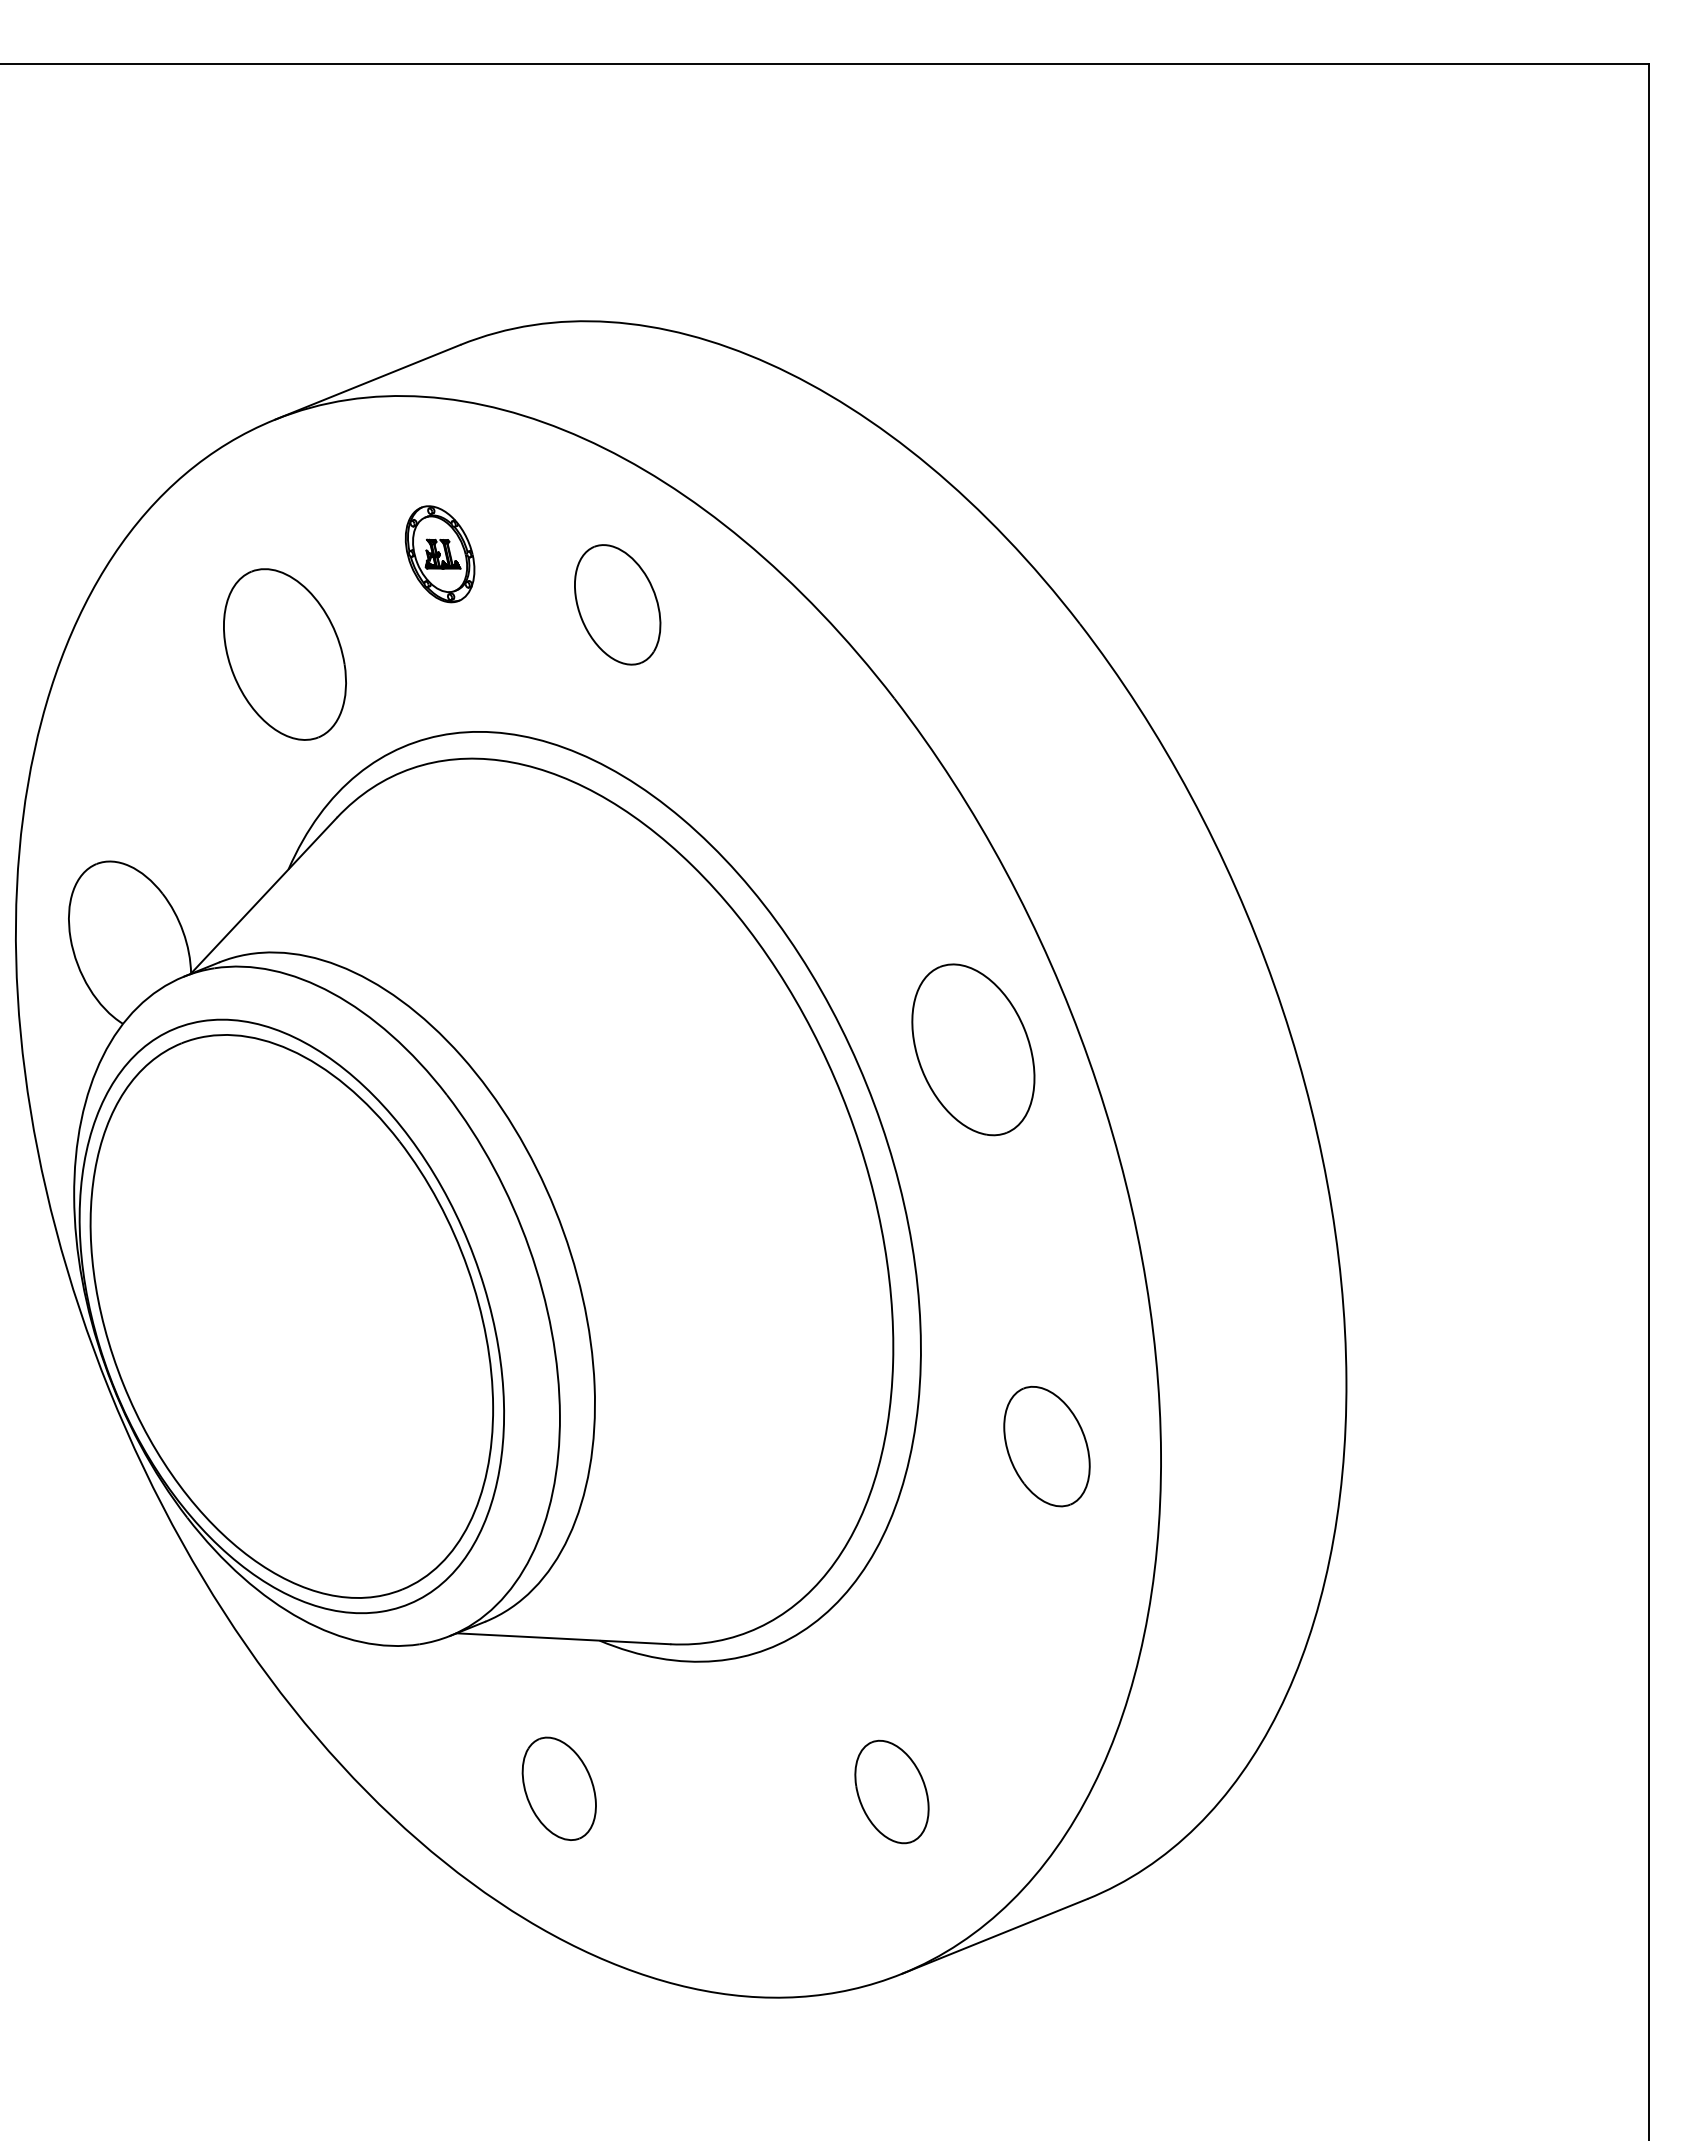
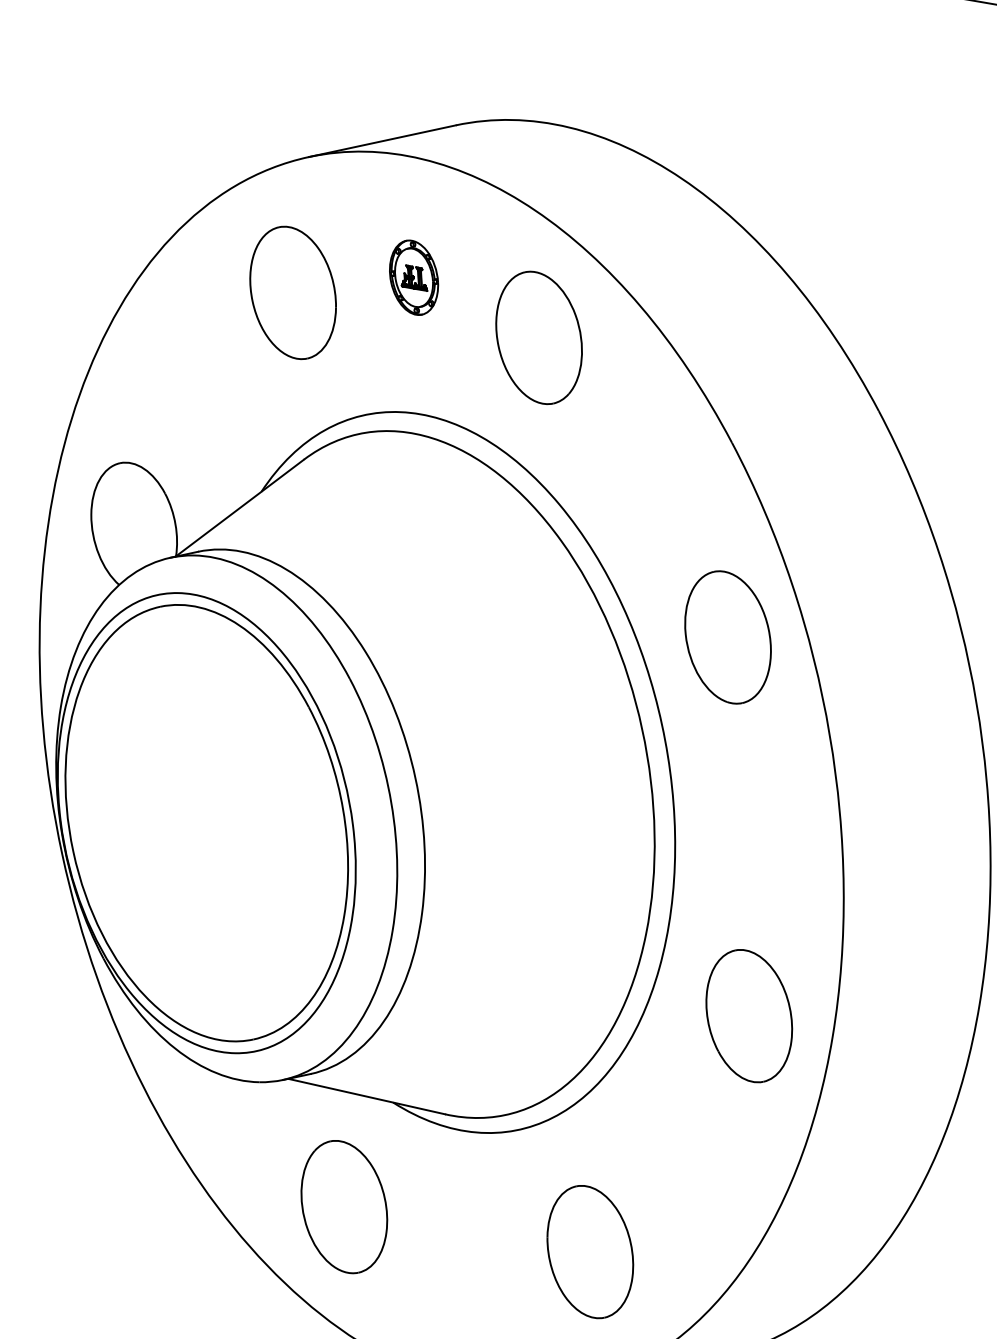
part: (617, 604) -> (538, 337), size x1.43
part: (284, 654) -> (292, 292), moved
part: (973, 1049) -> (728, 637), moved
part: (1046, 1446) -> (748, 1015), size x1.43
part: (559, 1788) -> (344, 1206), size x1.67
part: (891, 1791) -> (590, 1251), size x1.67

